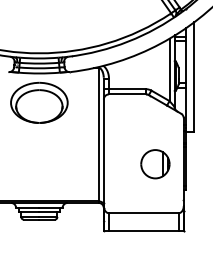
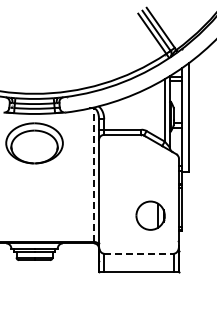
line: (98, 135) -> (93, 175), solid -> dashed
part: (155, 164) -> (150, 215), moved
line: (144, 213) -> (139, 253), solid -> dashed

